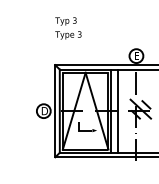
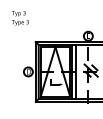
text: (68, 28) -> (20, 18), moved

